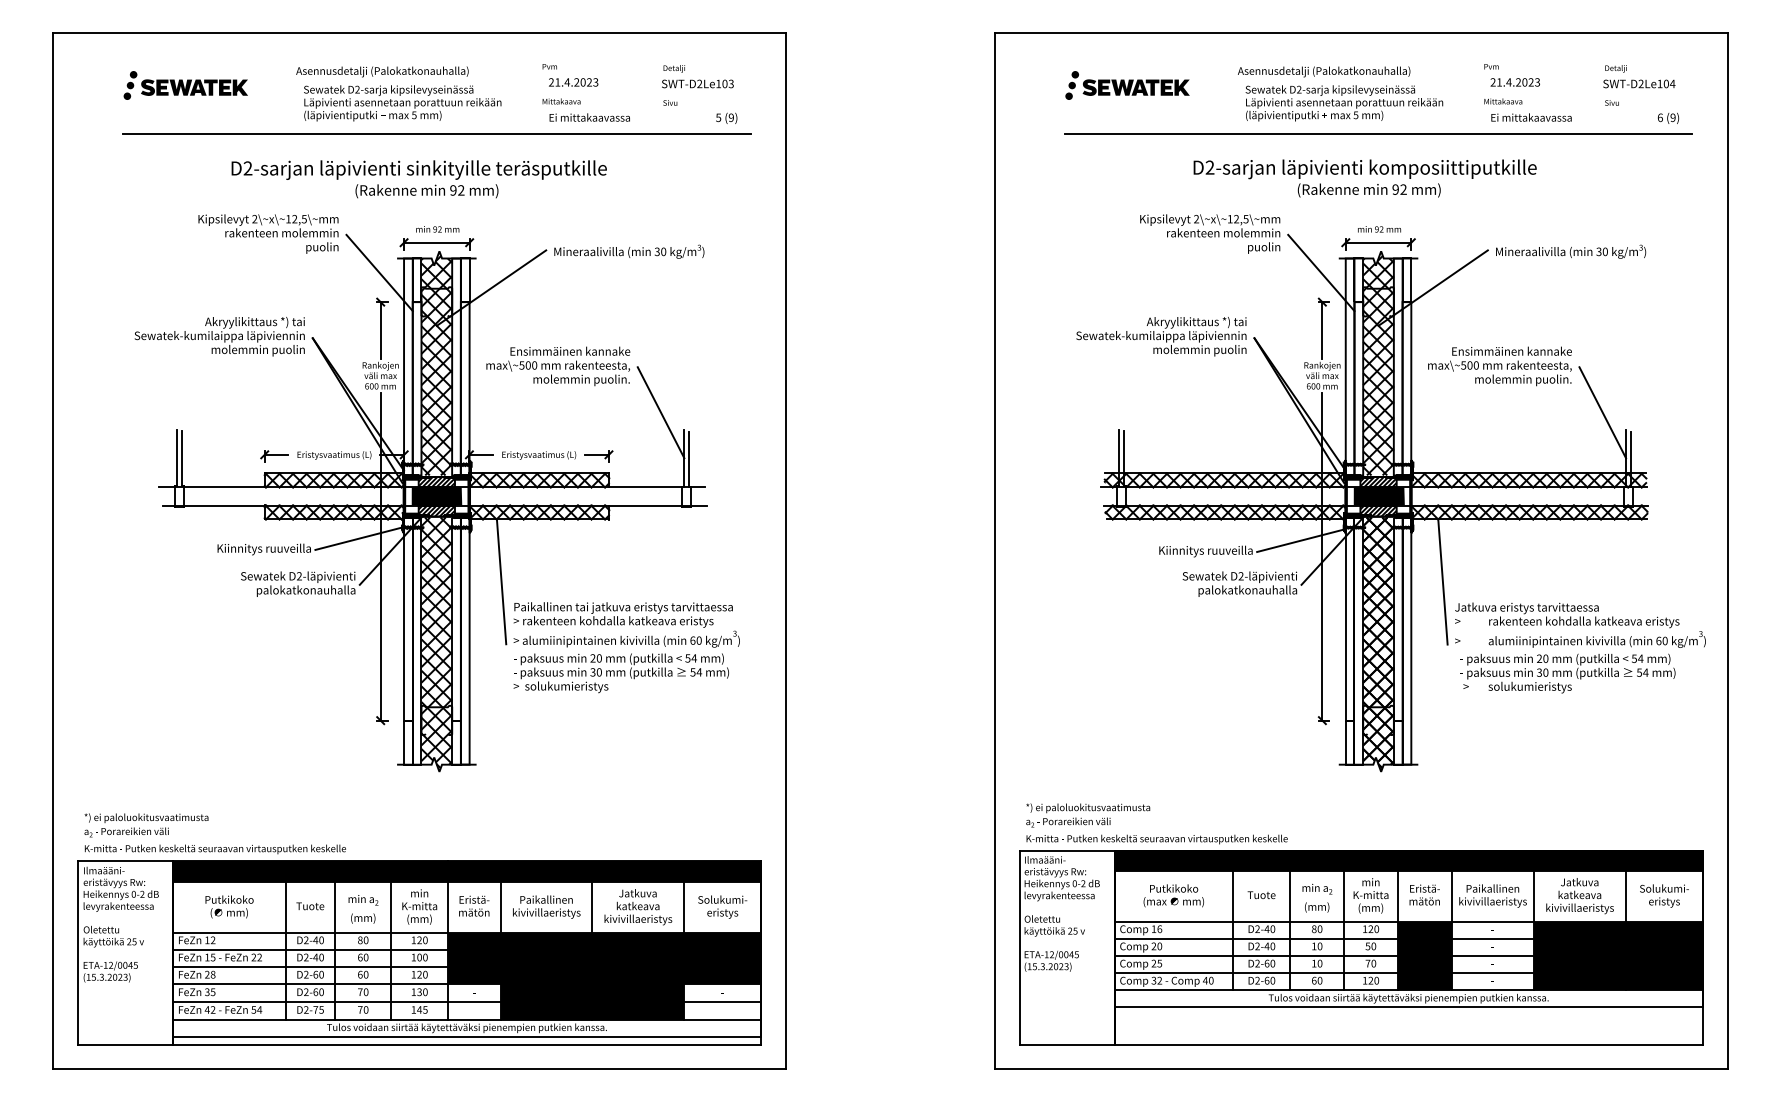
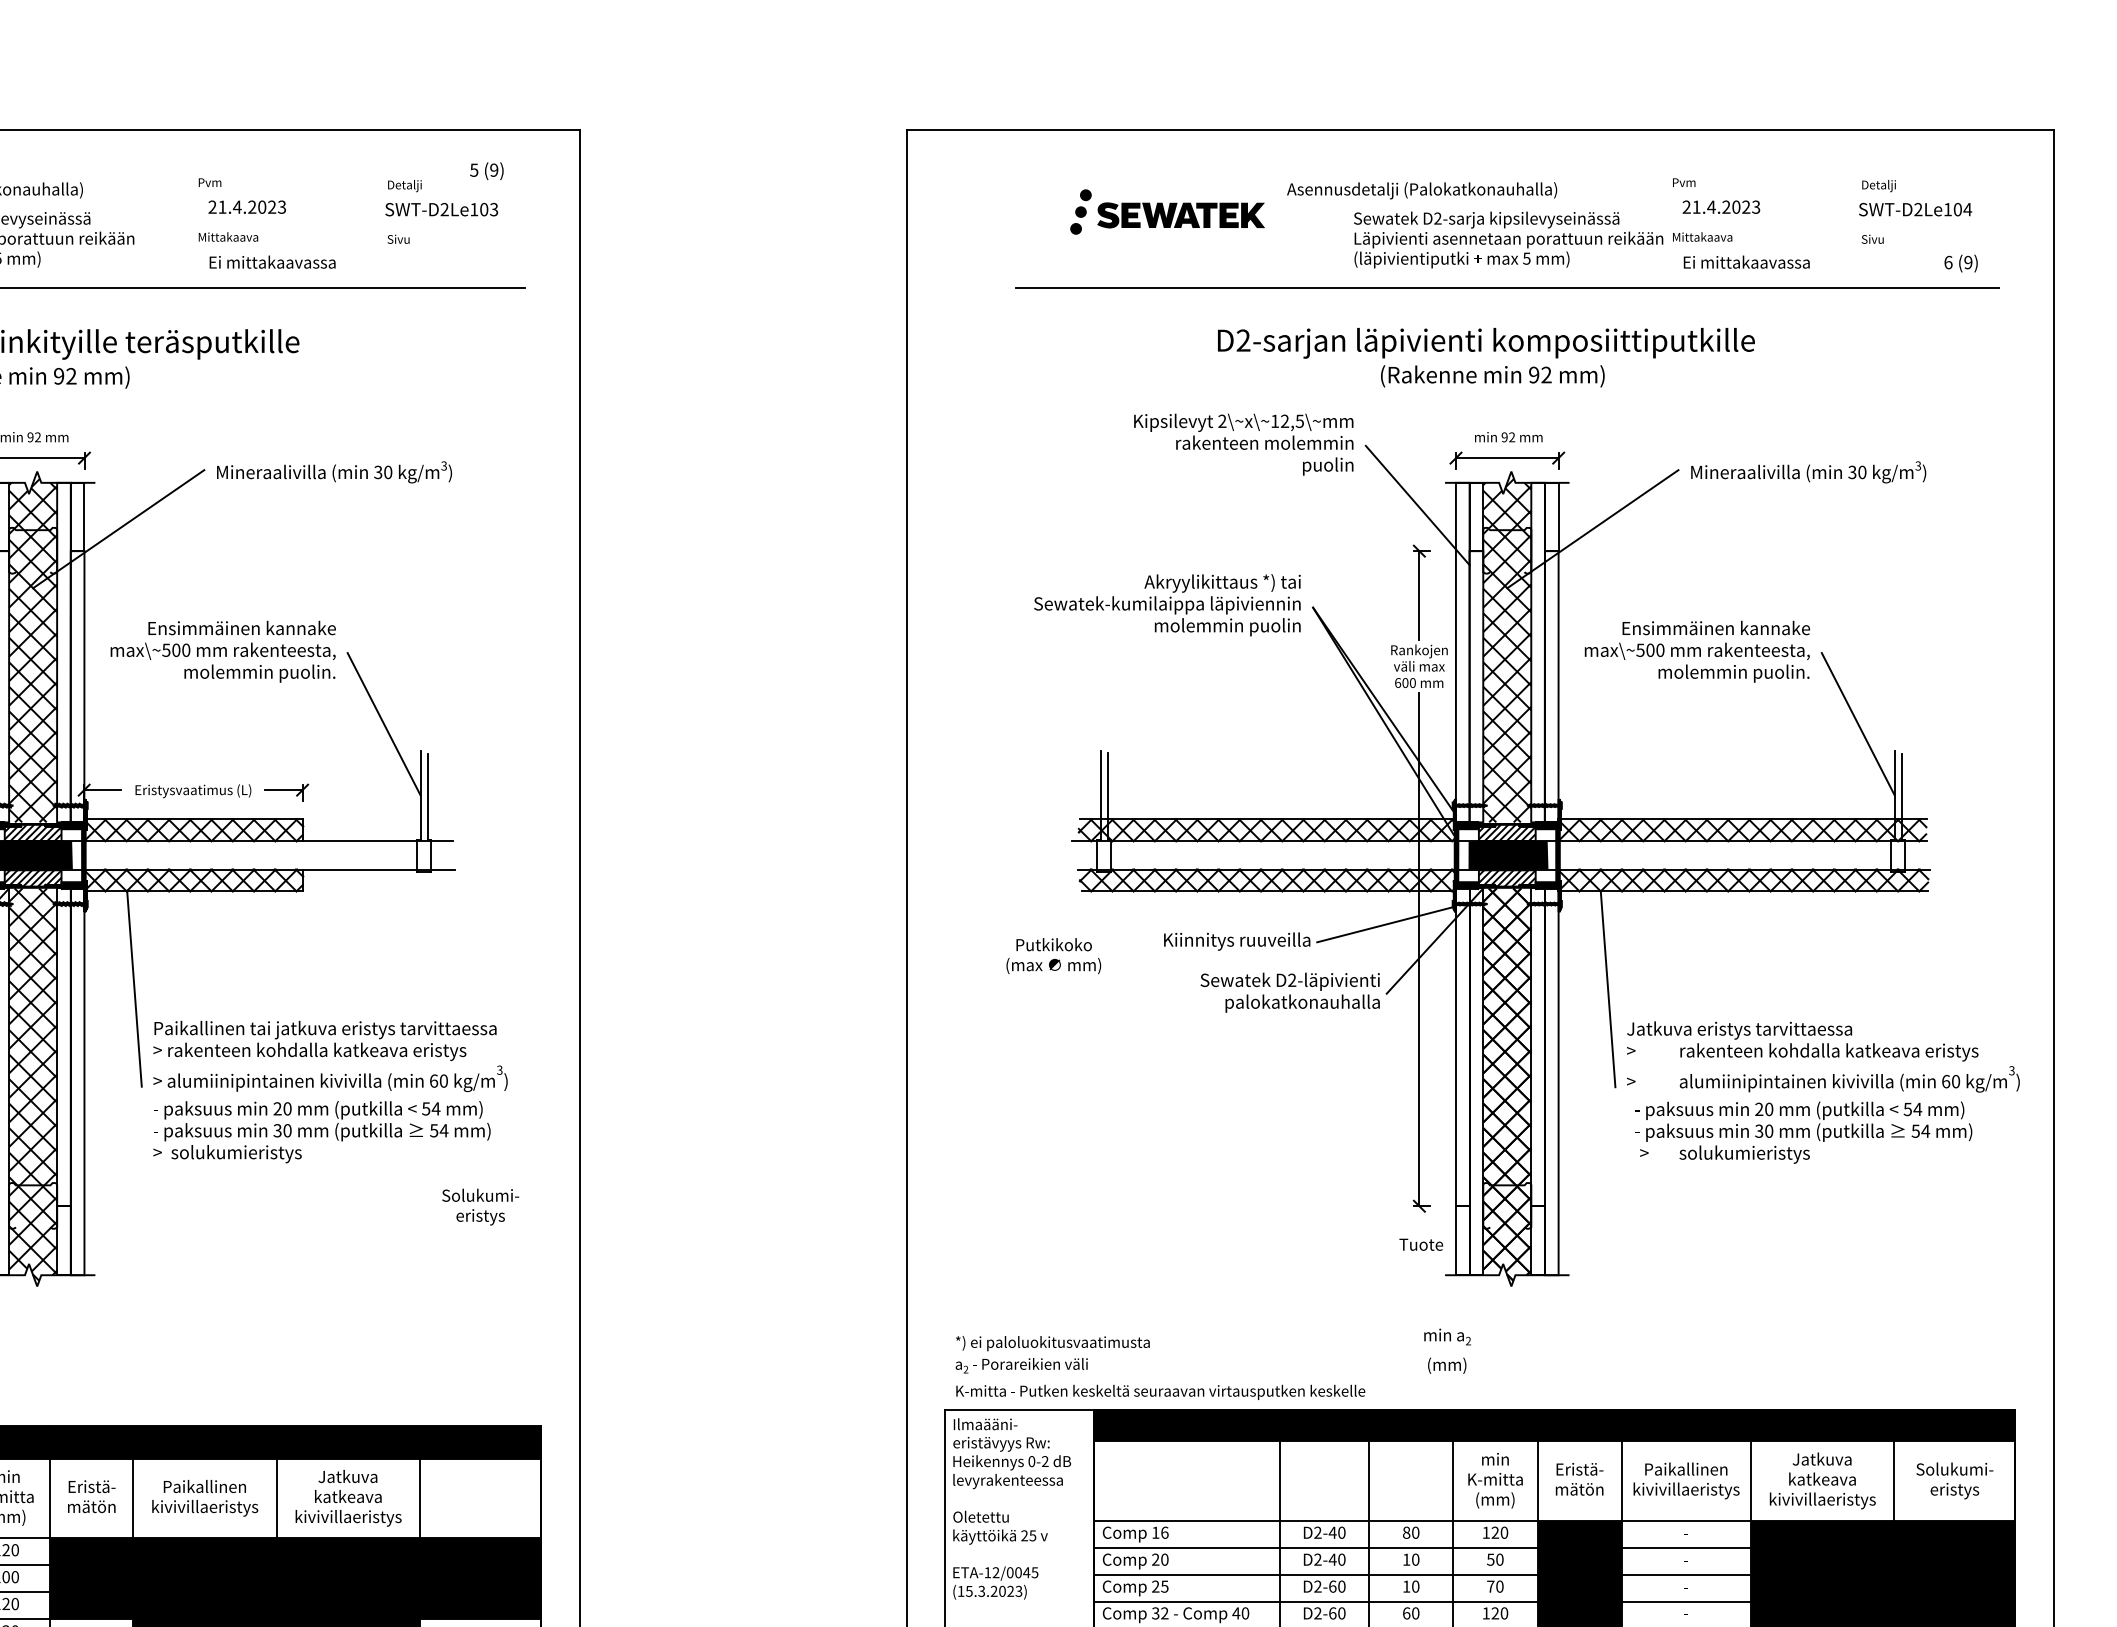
part: (1127, 85) -> (1167, 212), moved
text: (1344, 103) -> (1508, 240), moved
text: (726, 117) -> (486, 169), moved
text: (1173, 895) -> (1053, 955), moved
text: (1261, 895) -> (1421, 1245), moved
text: (1317, 897) -> (1447, 1350), moved
text: (722, 906) -> (480, 1206), moved

